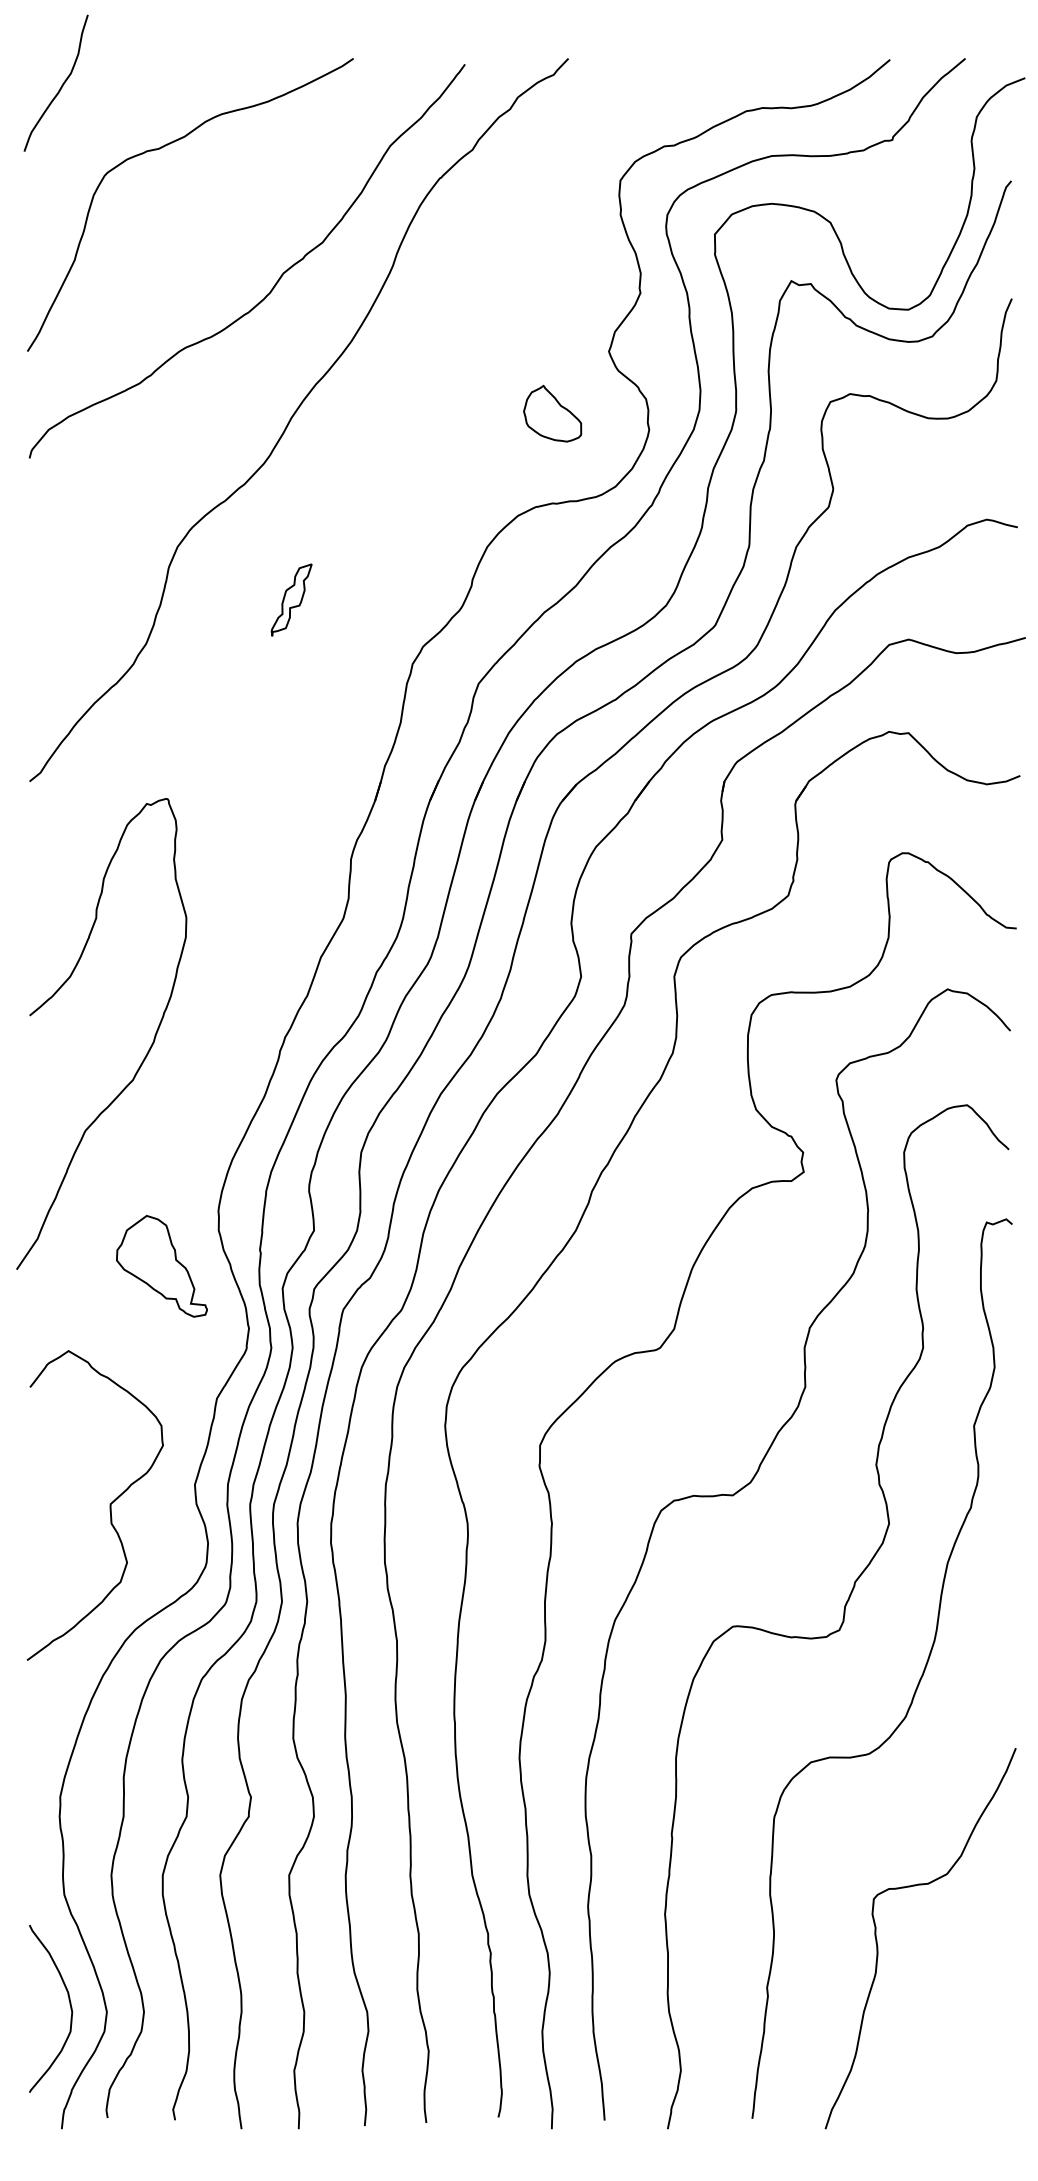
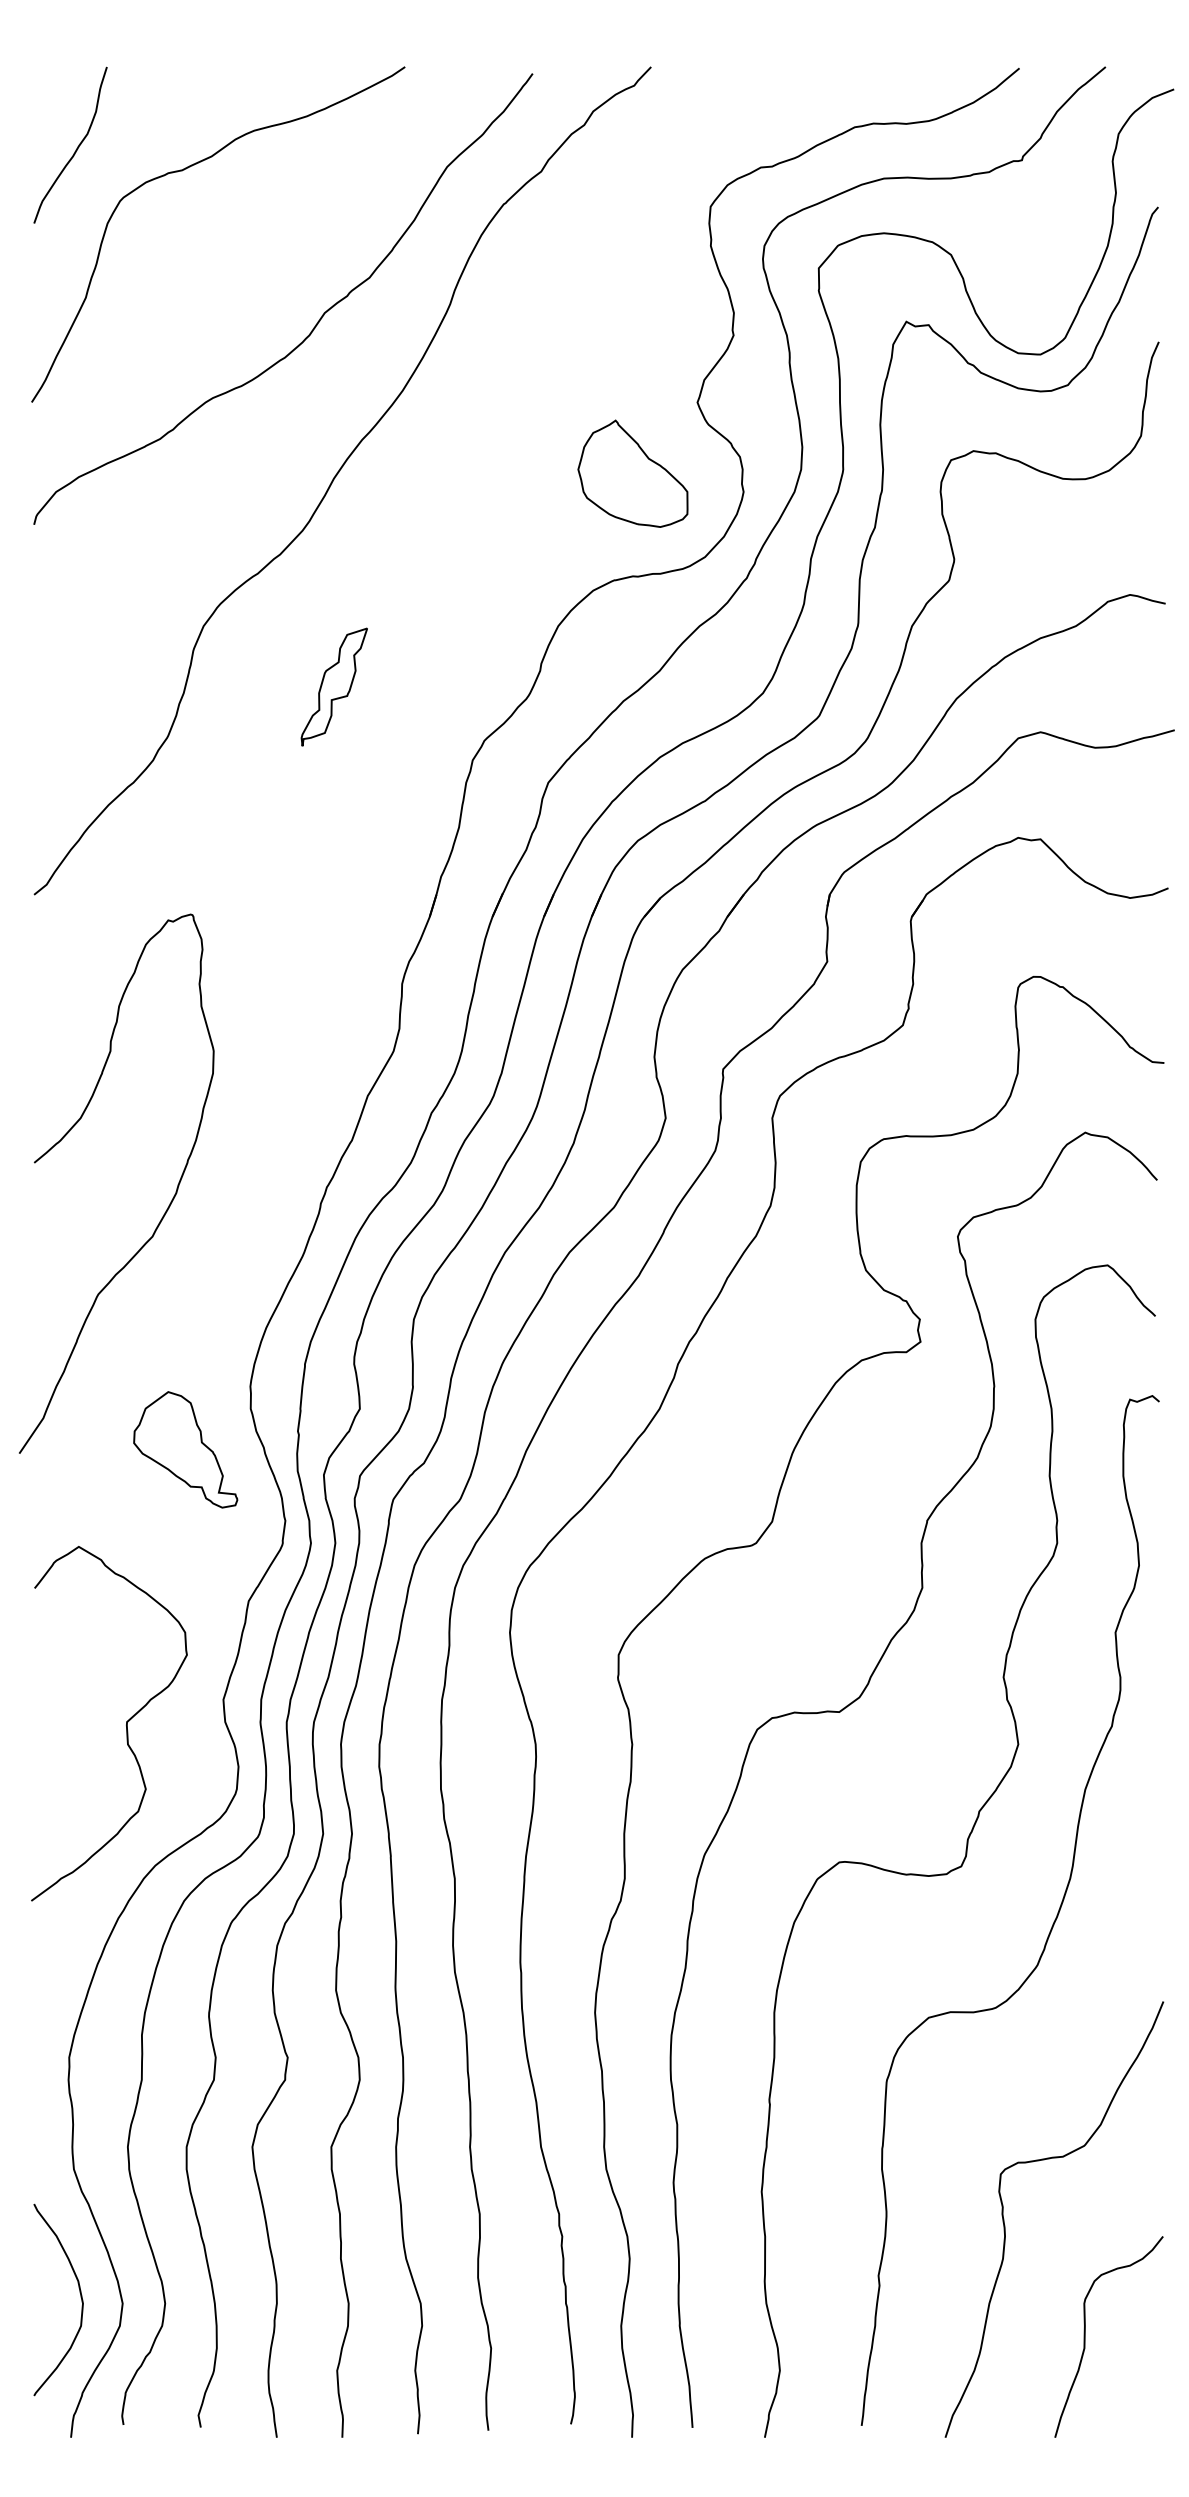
curve: (60, 86) -> (75, 149), moved
part: (552, 413) -> (632, 473), size x1.67
part: (291, 599) -> (333, 686), size x1.43
curve: (947, 2040) -> (1085, 2336), added

